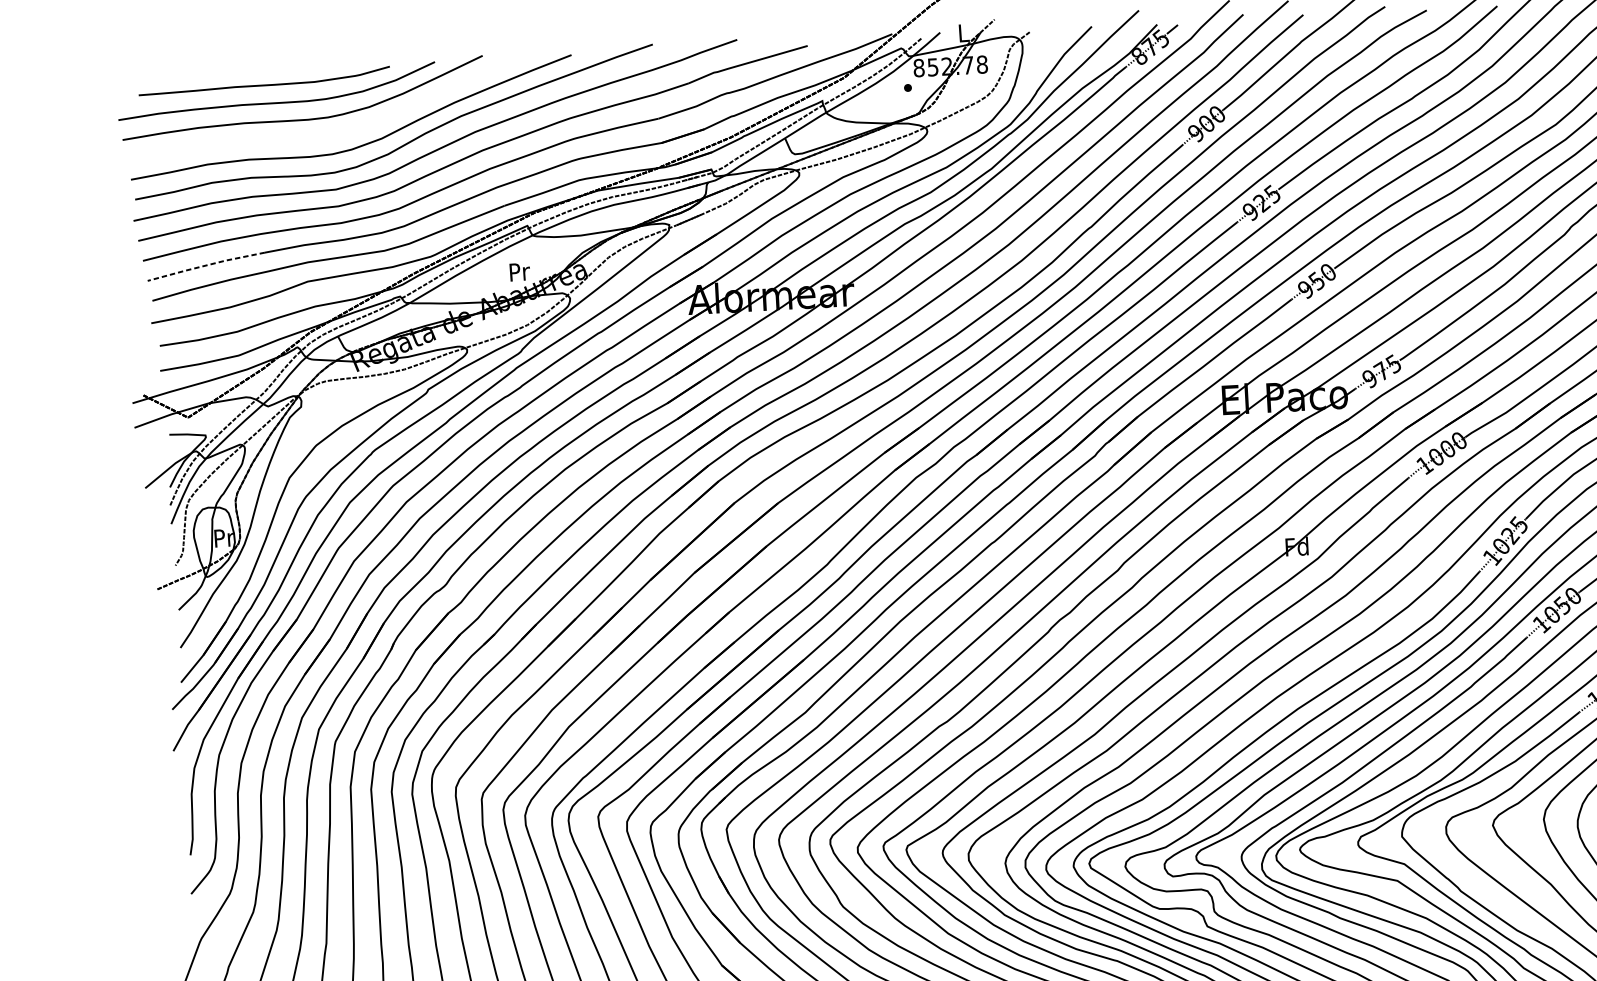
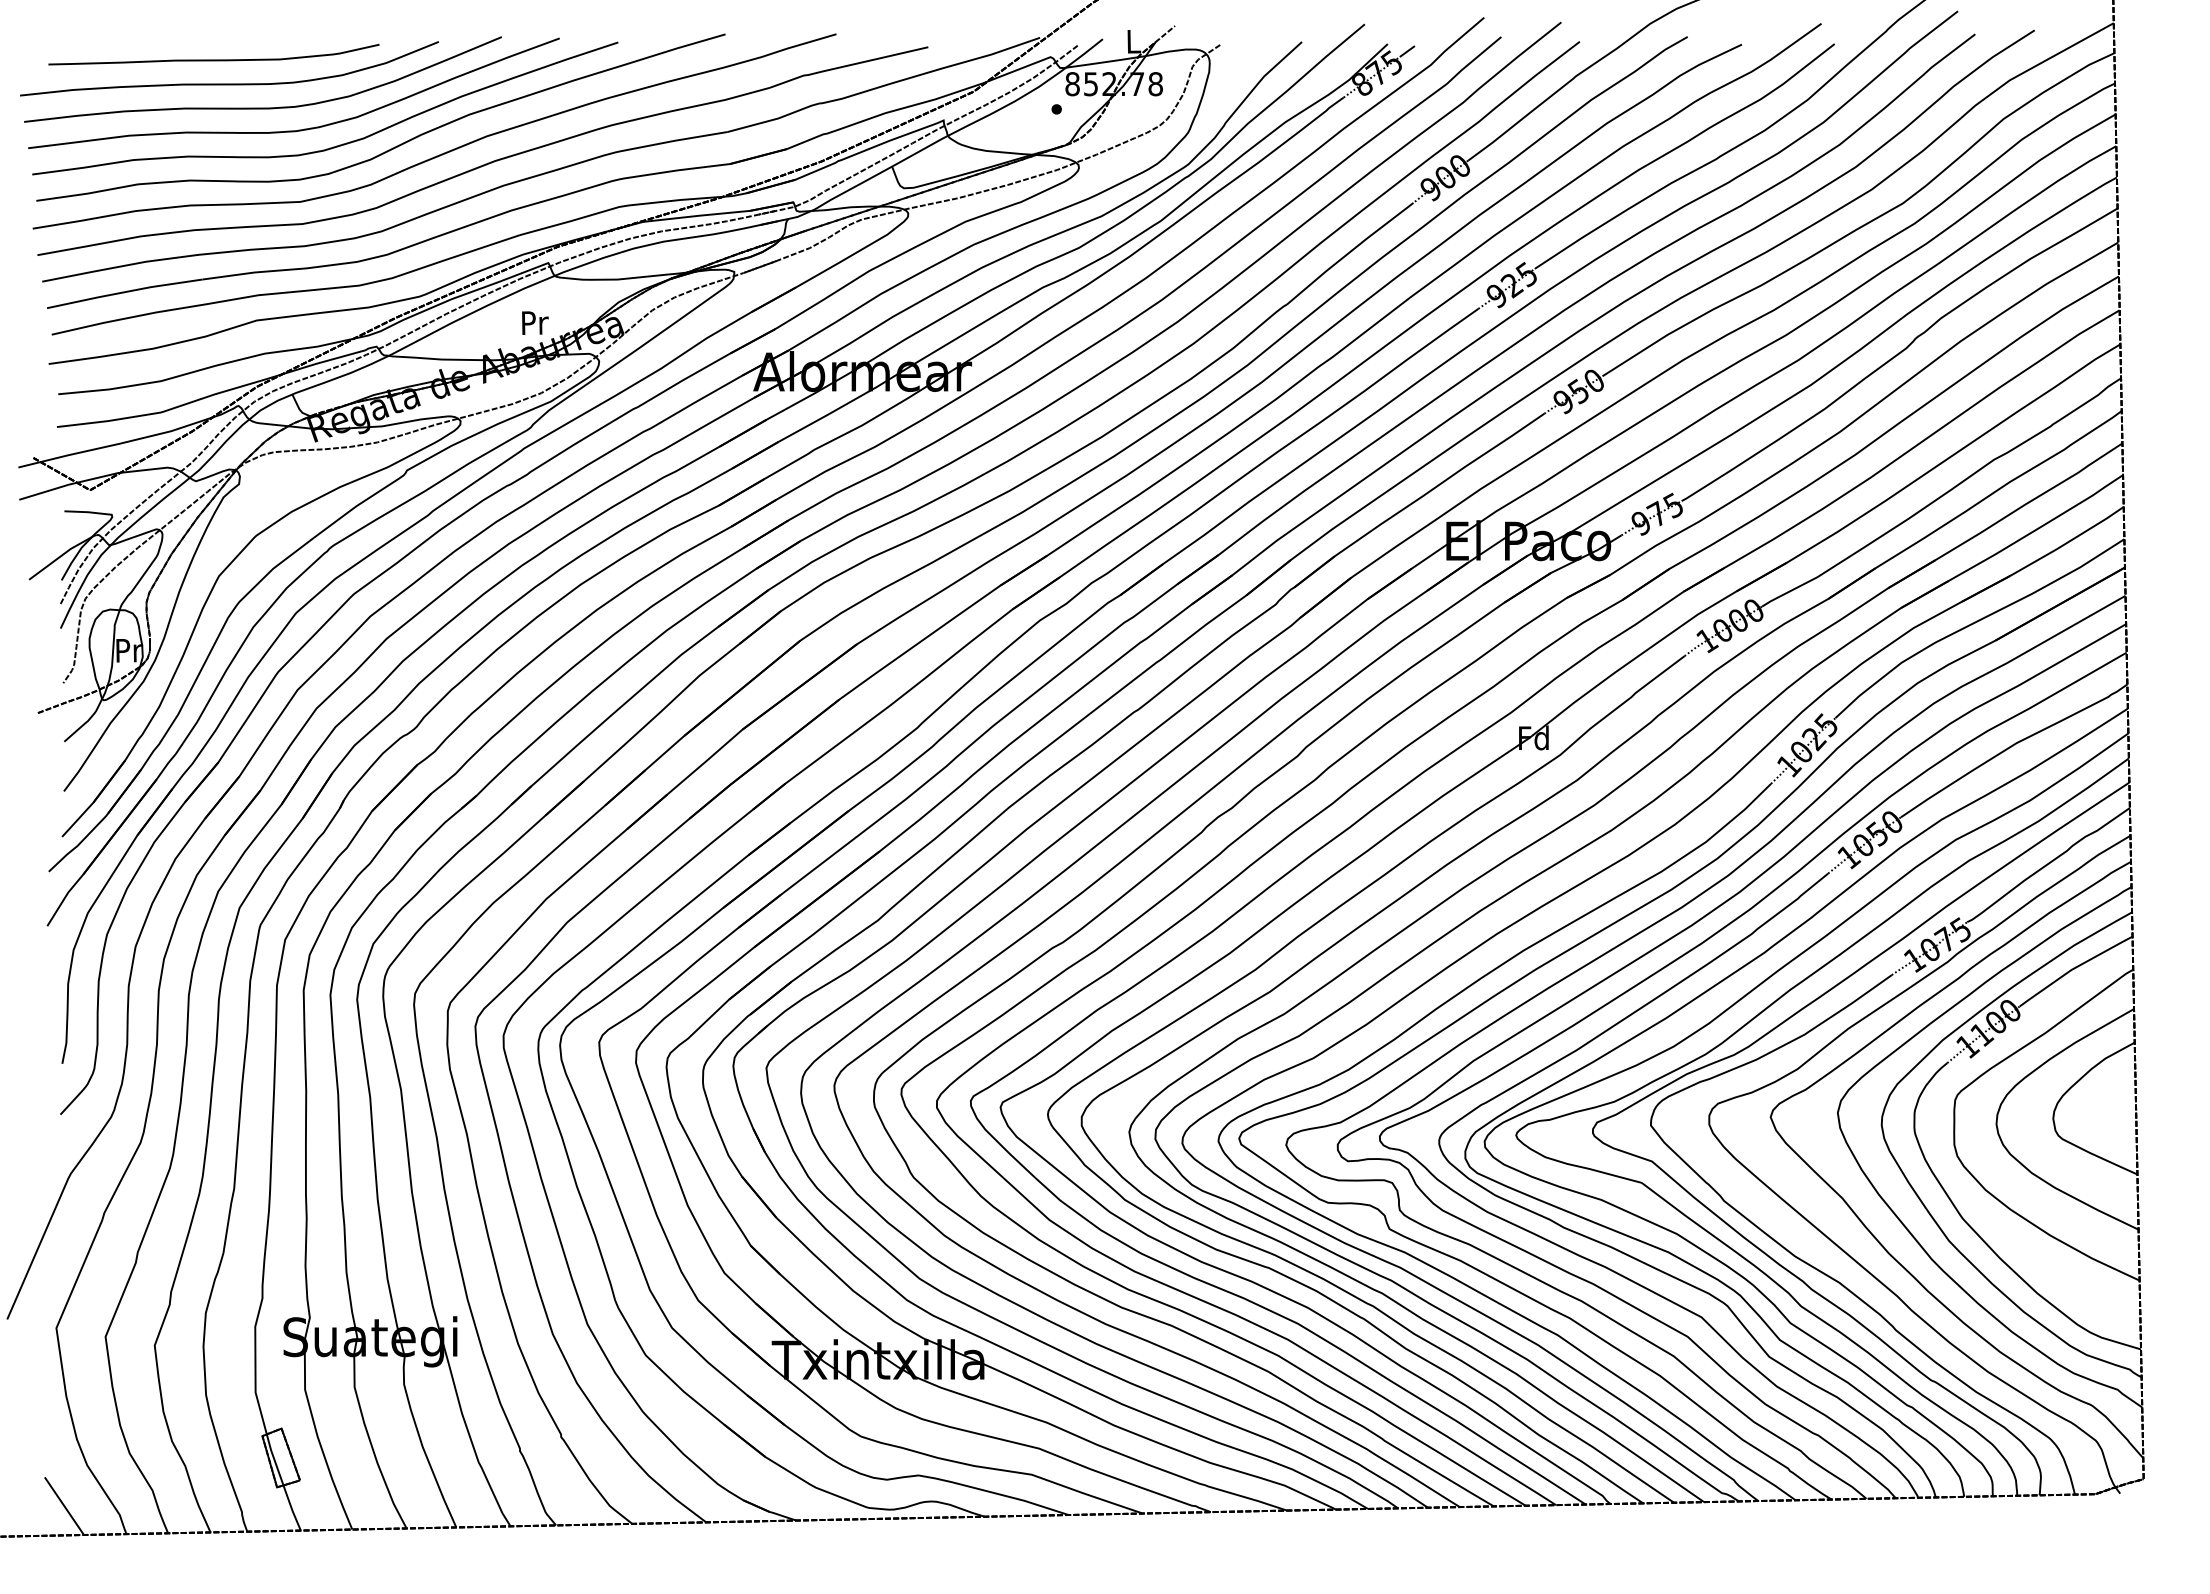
curve: (331, 134) -> (298, 129), added
line: (206, 265) -> (124, 292), dashed -> solid

